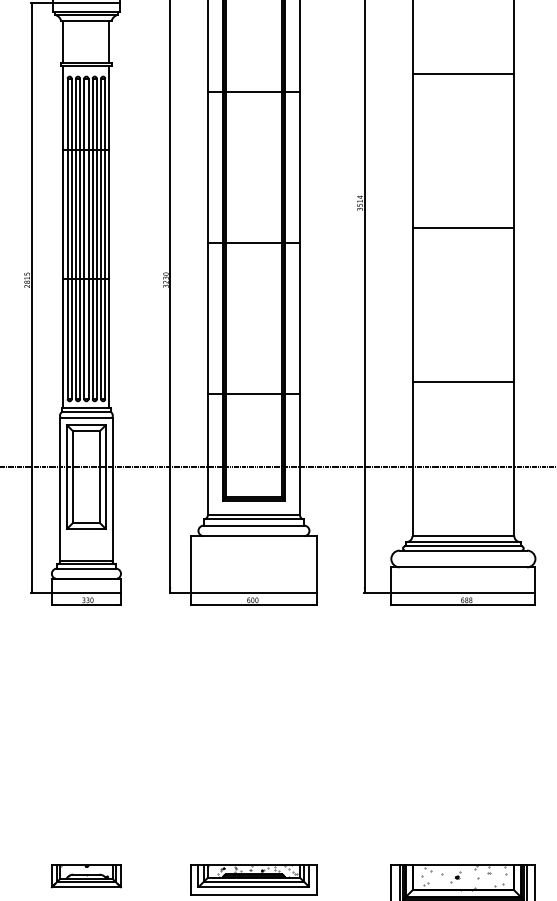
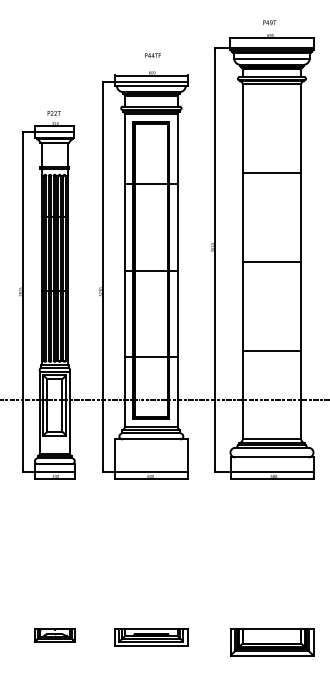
hatch: (252, 871) -> (150, 632), removed
hatch: (462, 878) -> (271, 636), removed

